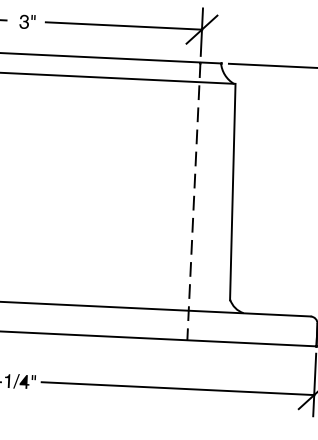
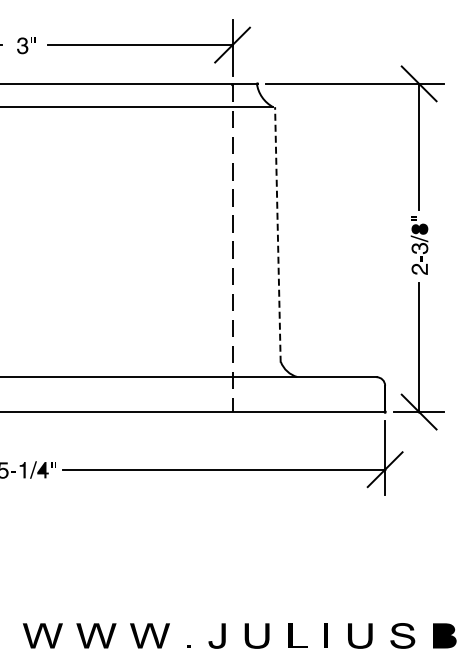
line: (232, 191) -> (277, 234), solid -> dashed

